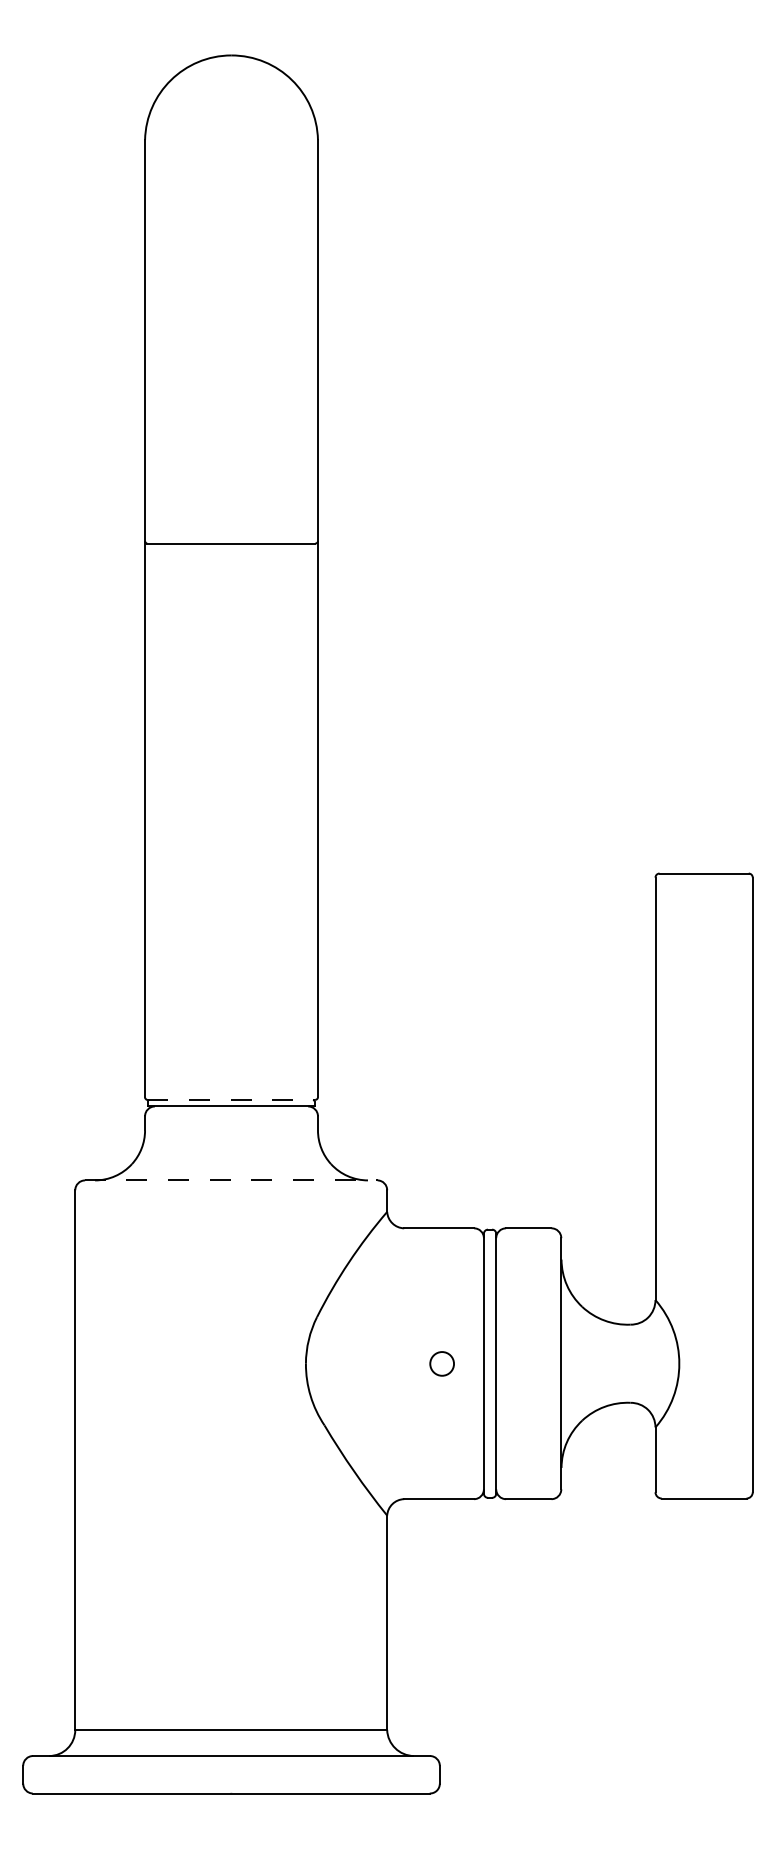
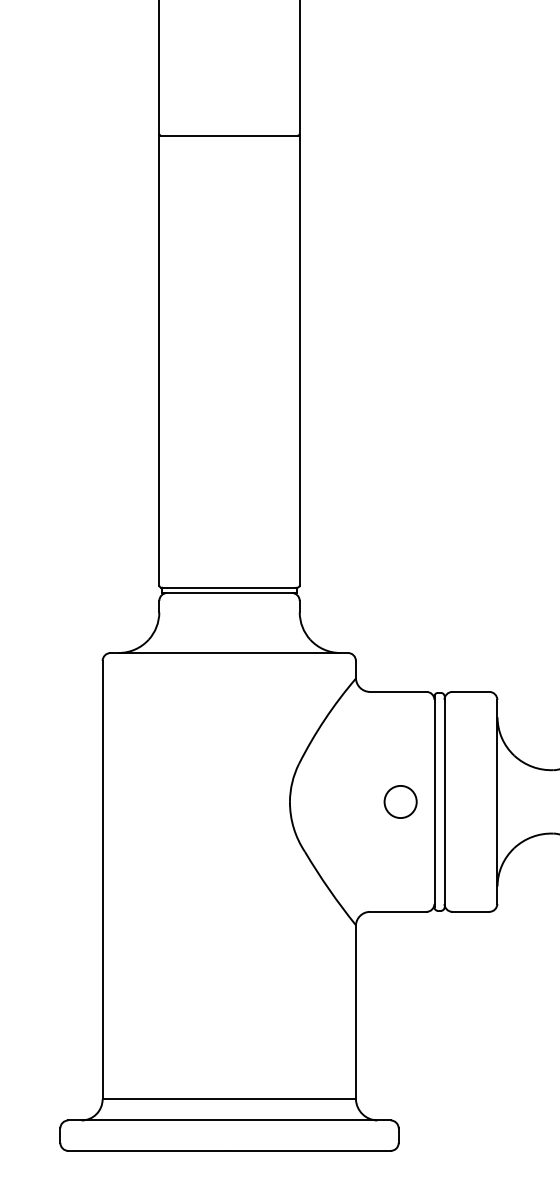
line: (231, 1099) -> (229, 587), dashed -> solid
line: (231, 1180) -> (229, 653), dashed -> solid
circle: (441, 1363) -> (400, 801), size x1.67

